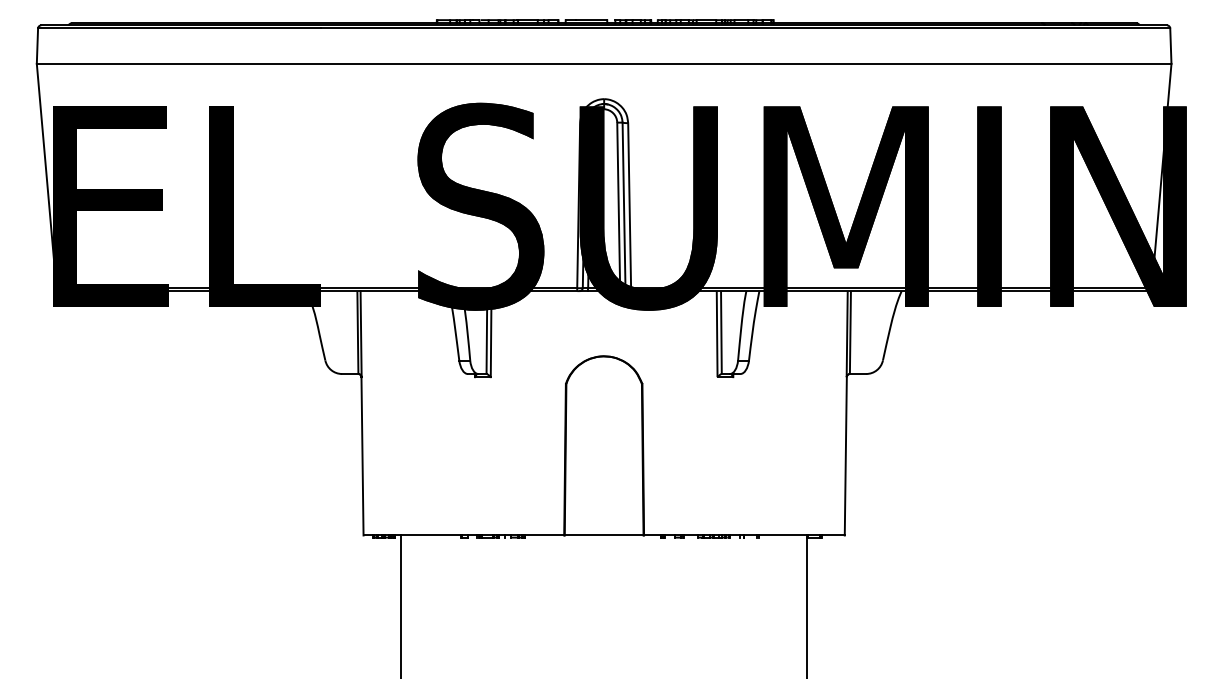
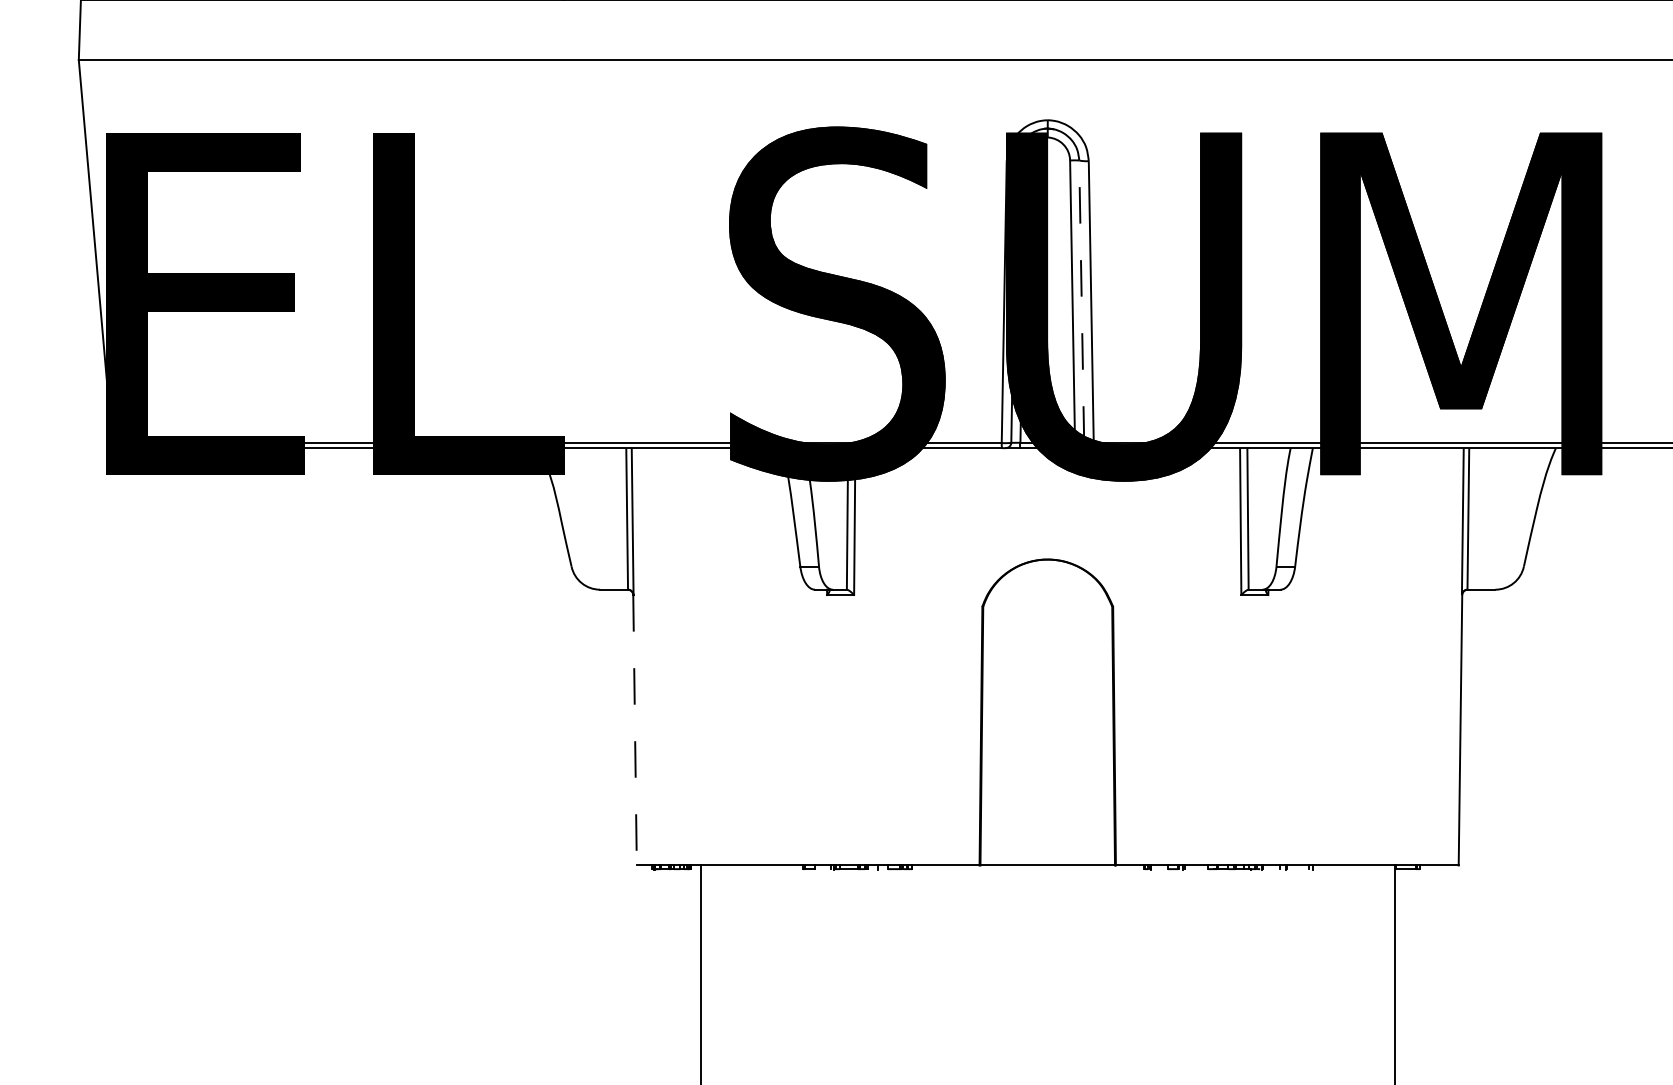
line: (624, 205) -> (1082, 301), solid -> dashed
line: (362, 456) -> (635, 730), solid -> dashed

